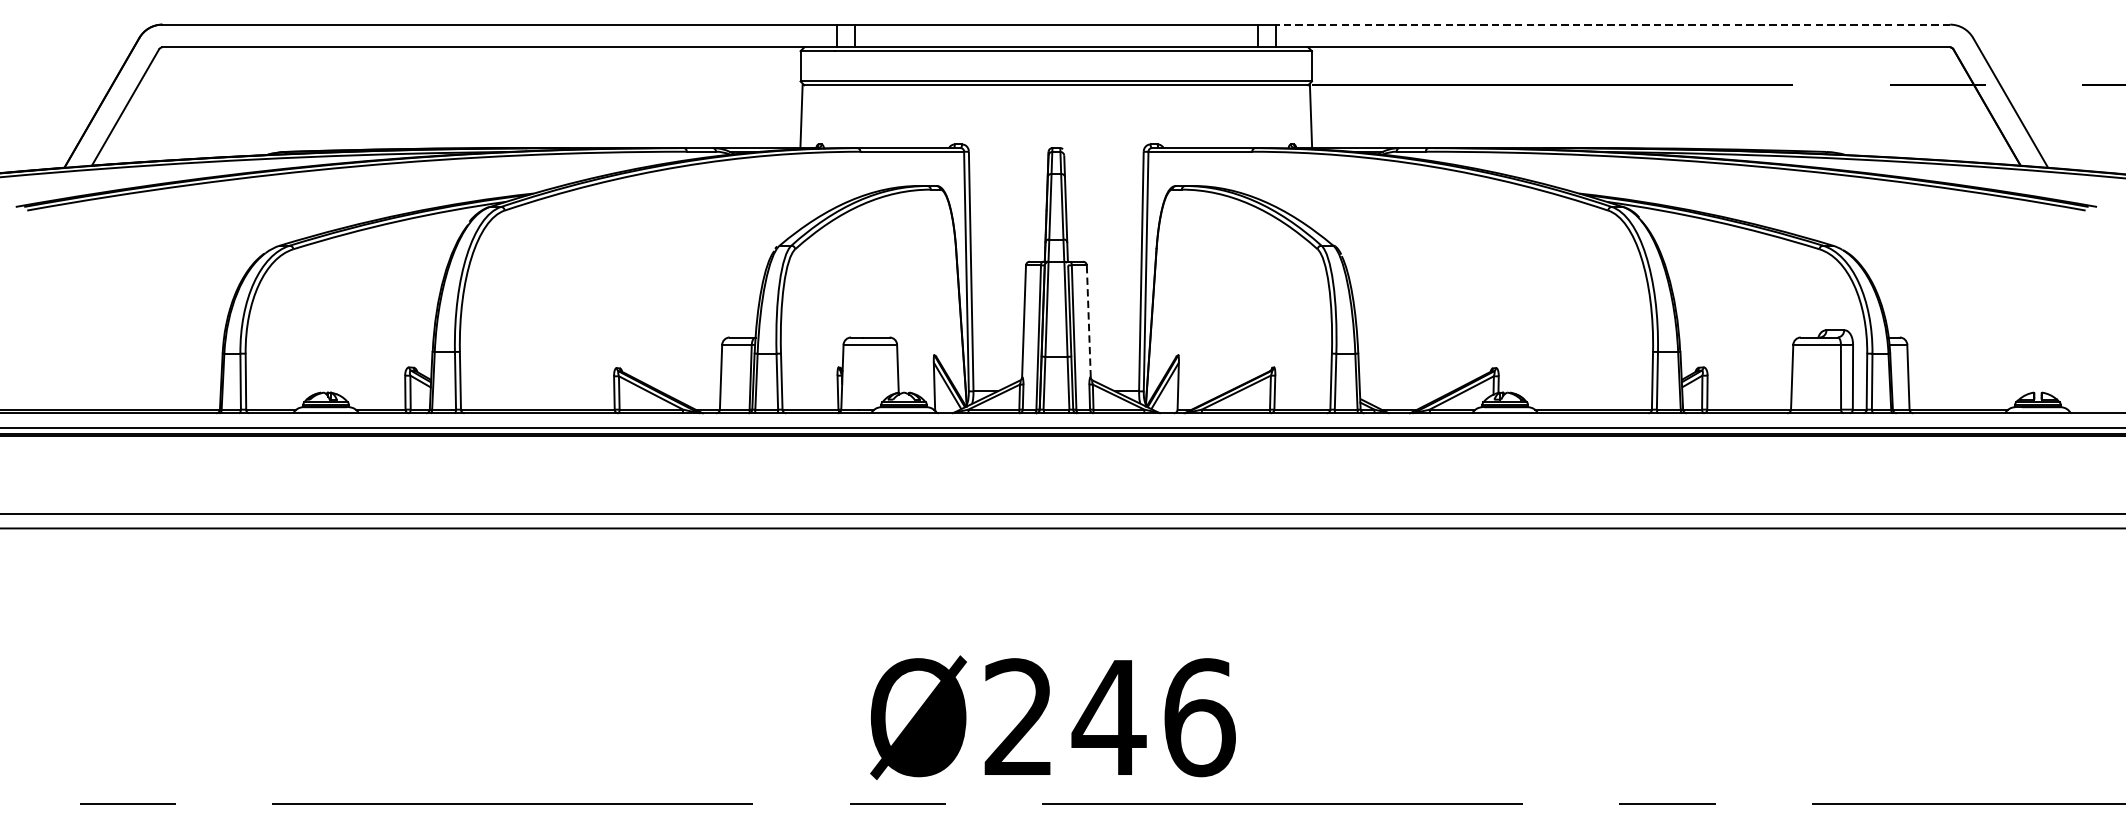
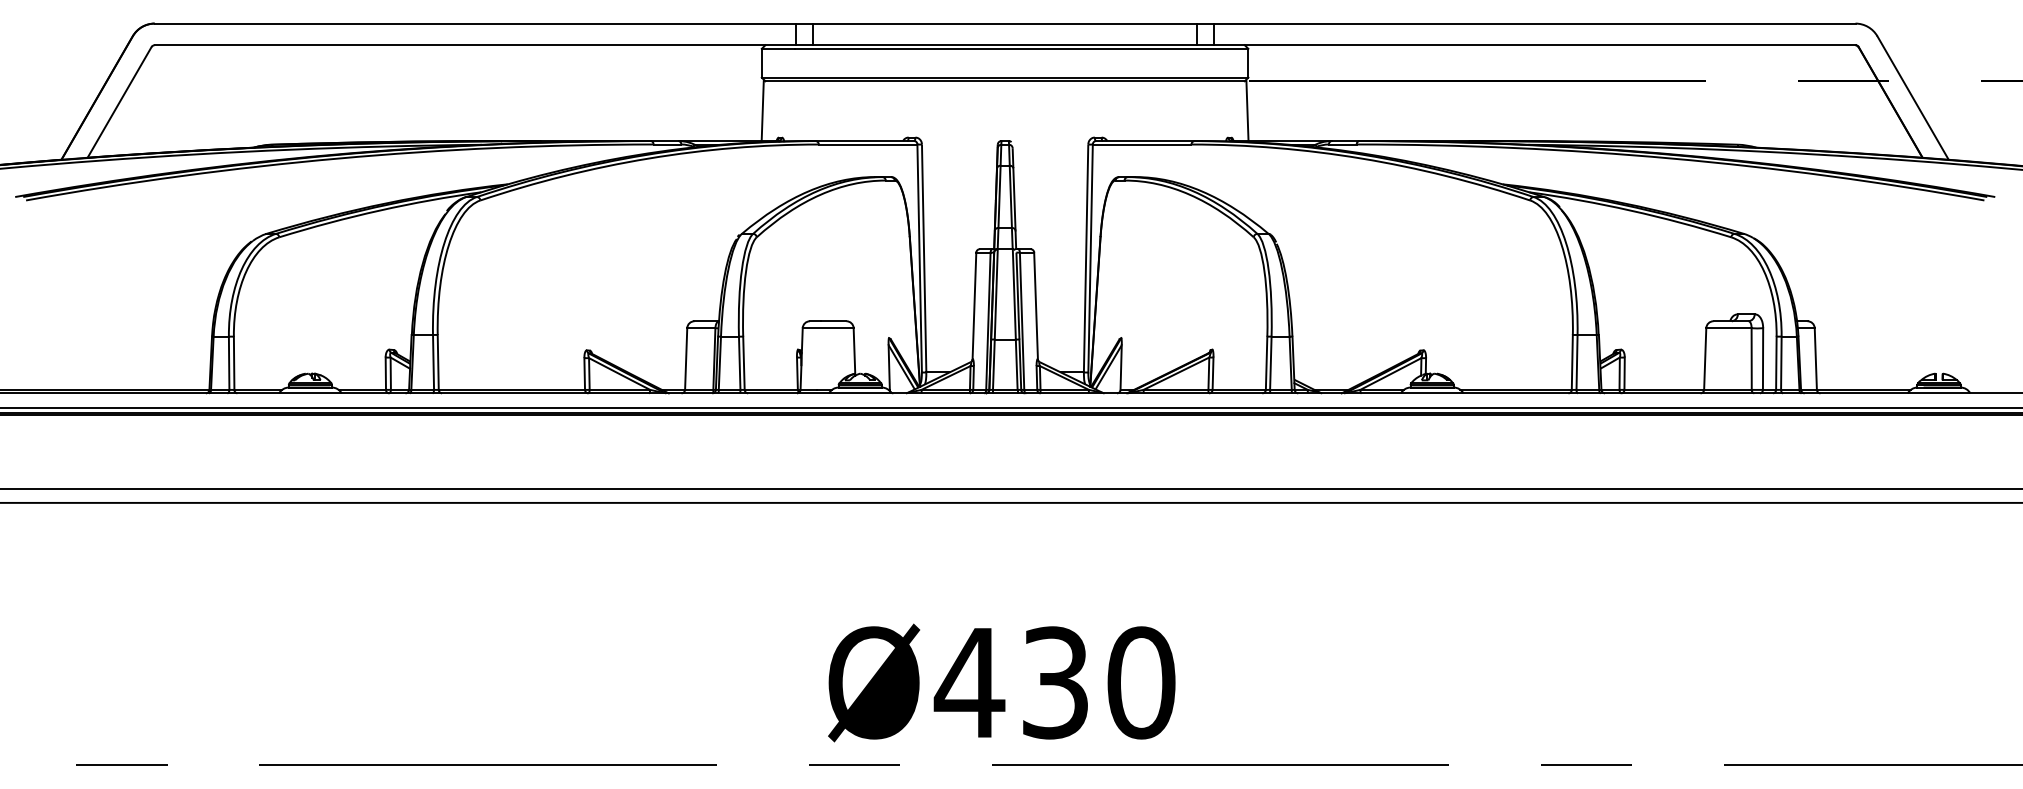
line: (1612, 24) -> (1534, 23), dashed -> solid
line: (1089, 320) -> (1036, 305), dashed -> solid
text: (1108, 717) -> (1054, 682), Ø246 -> Ø430

